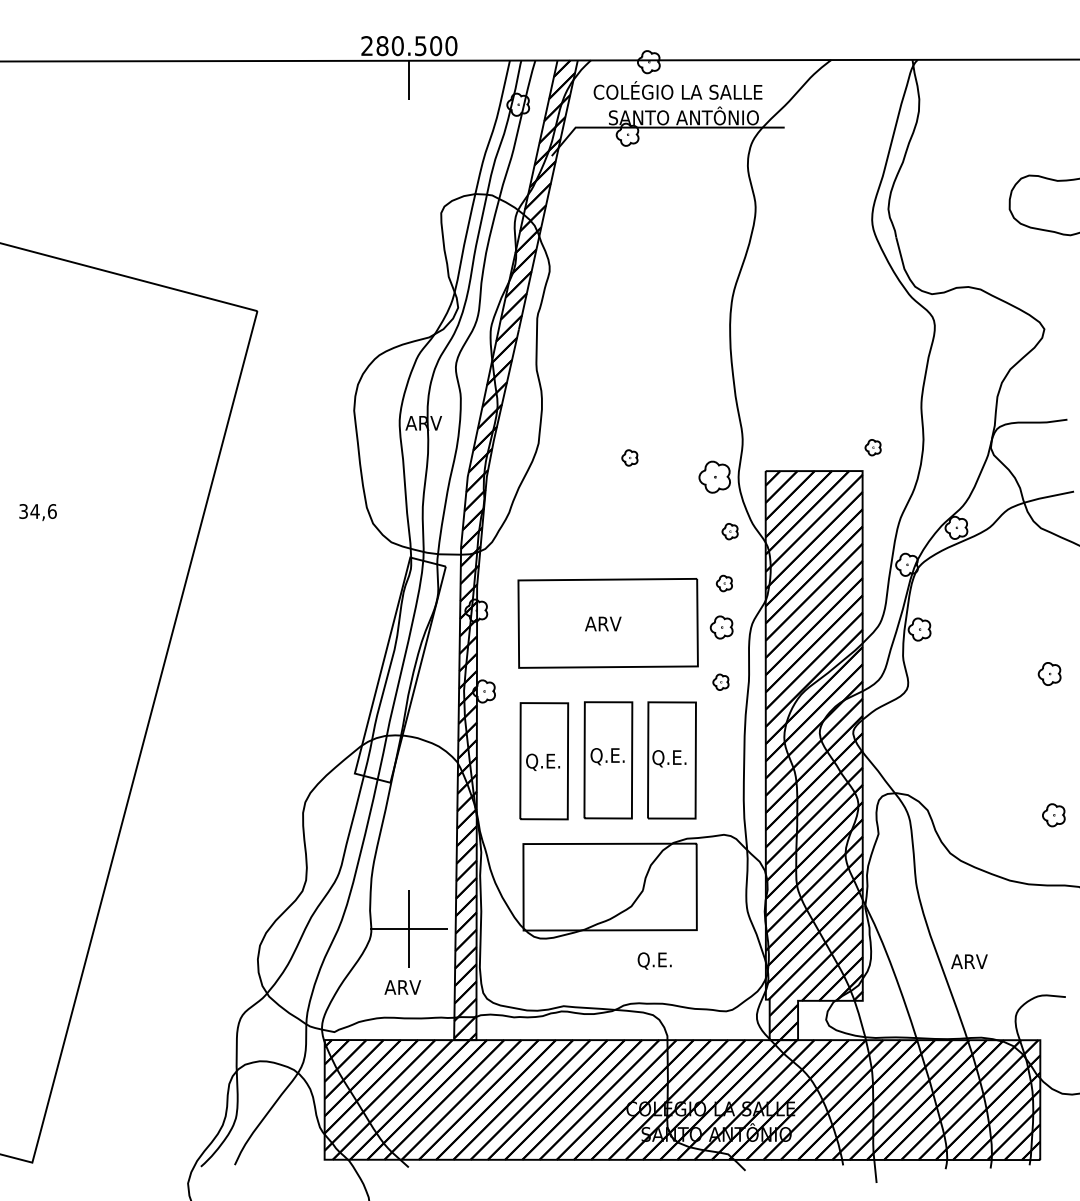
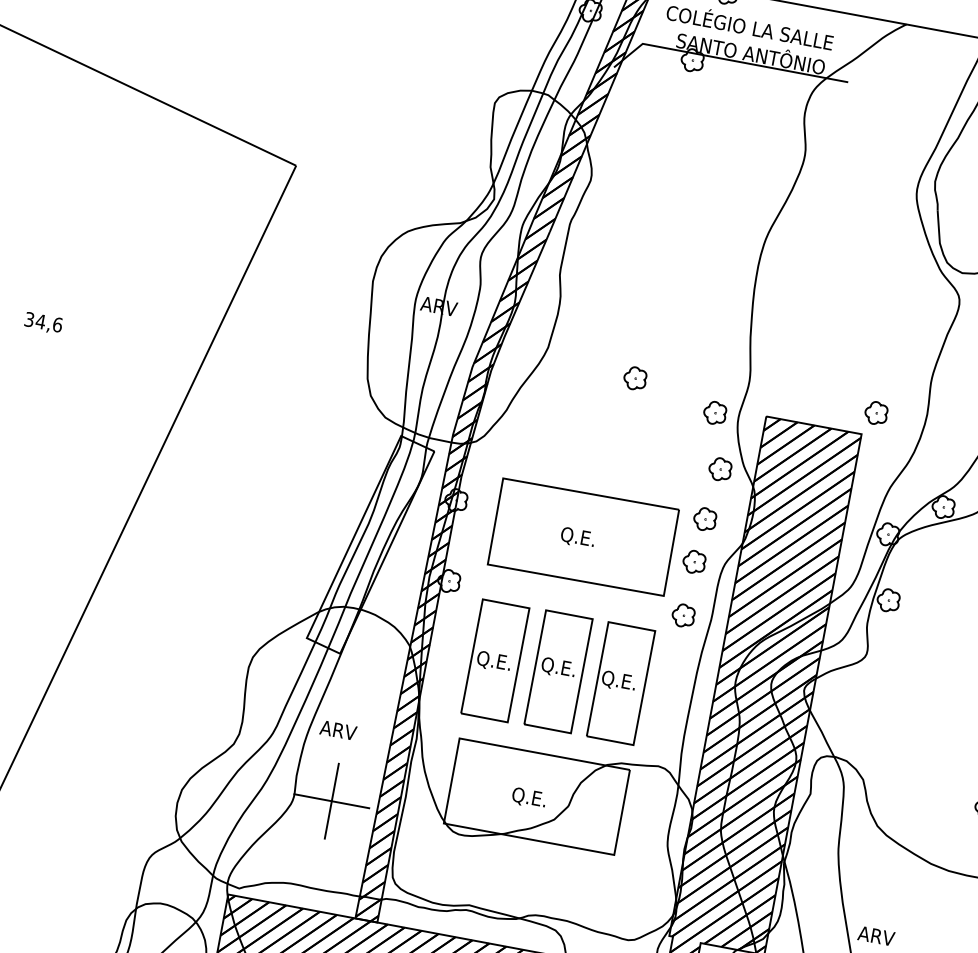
part: (872, 447) -> (875, 412), size x1.43
part: (629, 457) -> (634, 378), size x1.43
part: (714, 477) -> (714, 413), size x0.71
part: (729, 531) -> (719, 469), size x1.43
part: (724, 583) -> (705, 519), size x1.43
text: (603, 624) -> (578, 537), ARV -> Q.E.
part: (720, 682) -> (683, 615), size x1.43
text: (654, 960) -> (528, 797), moved
text: (402, 987) -> (338, 730), moved

